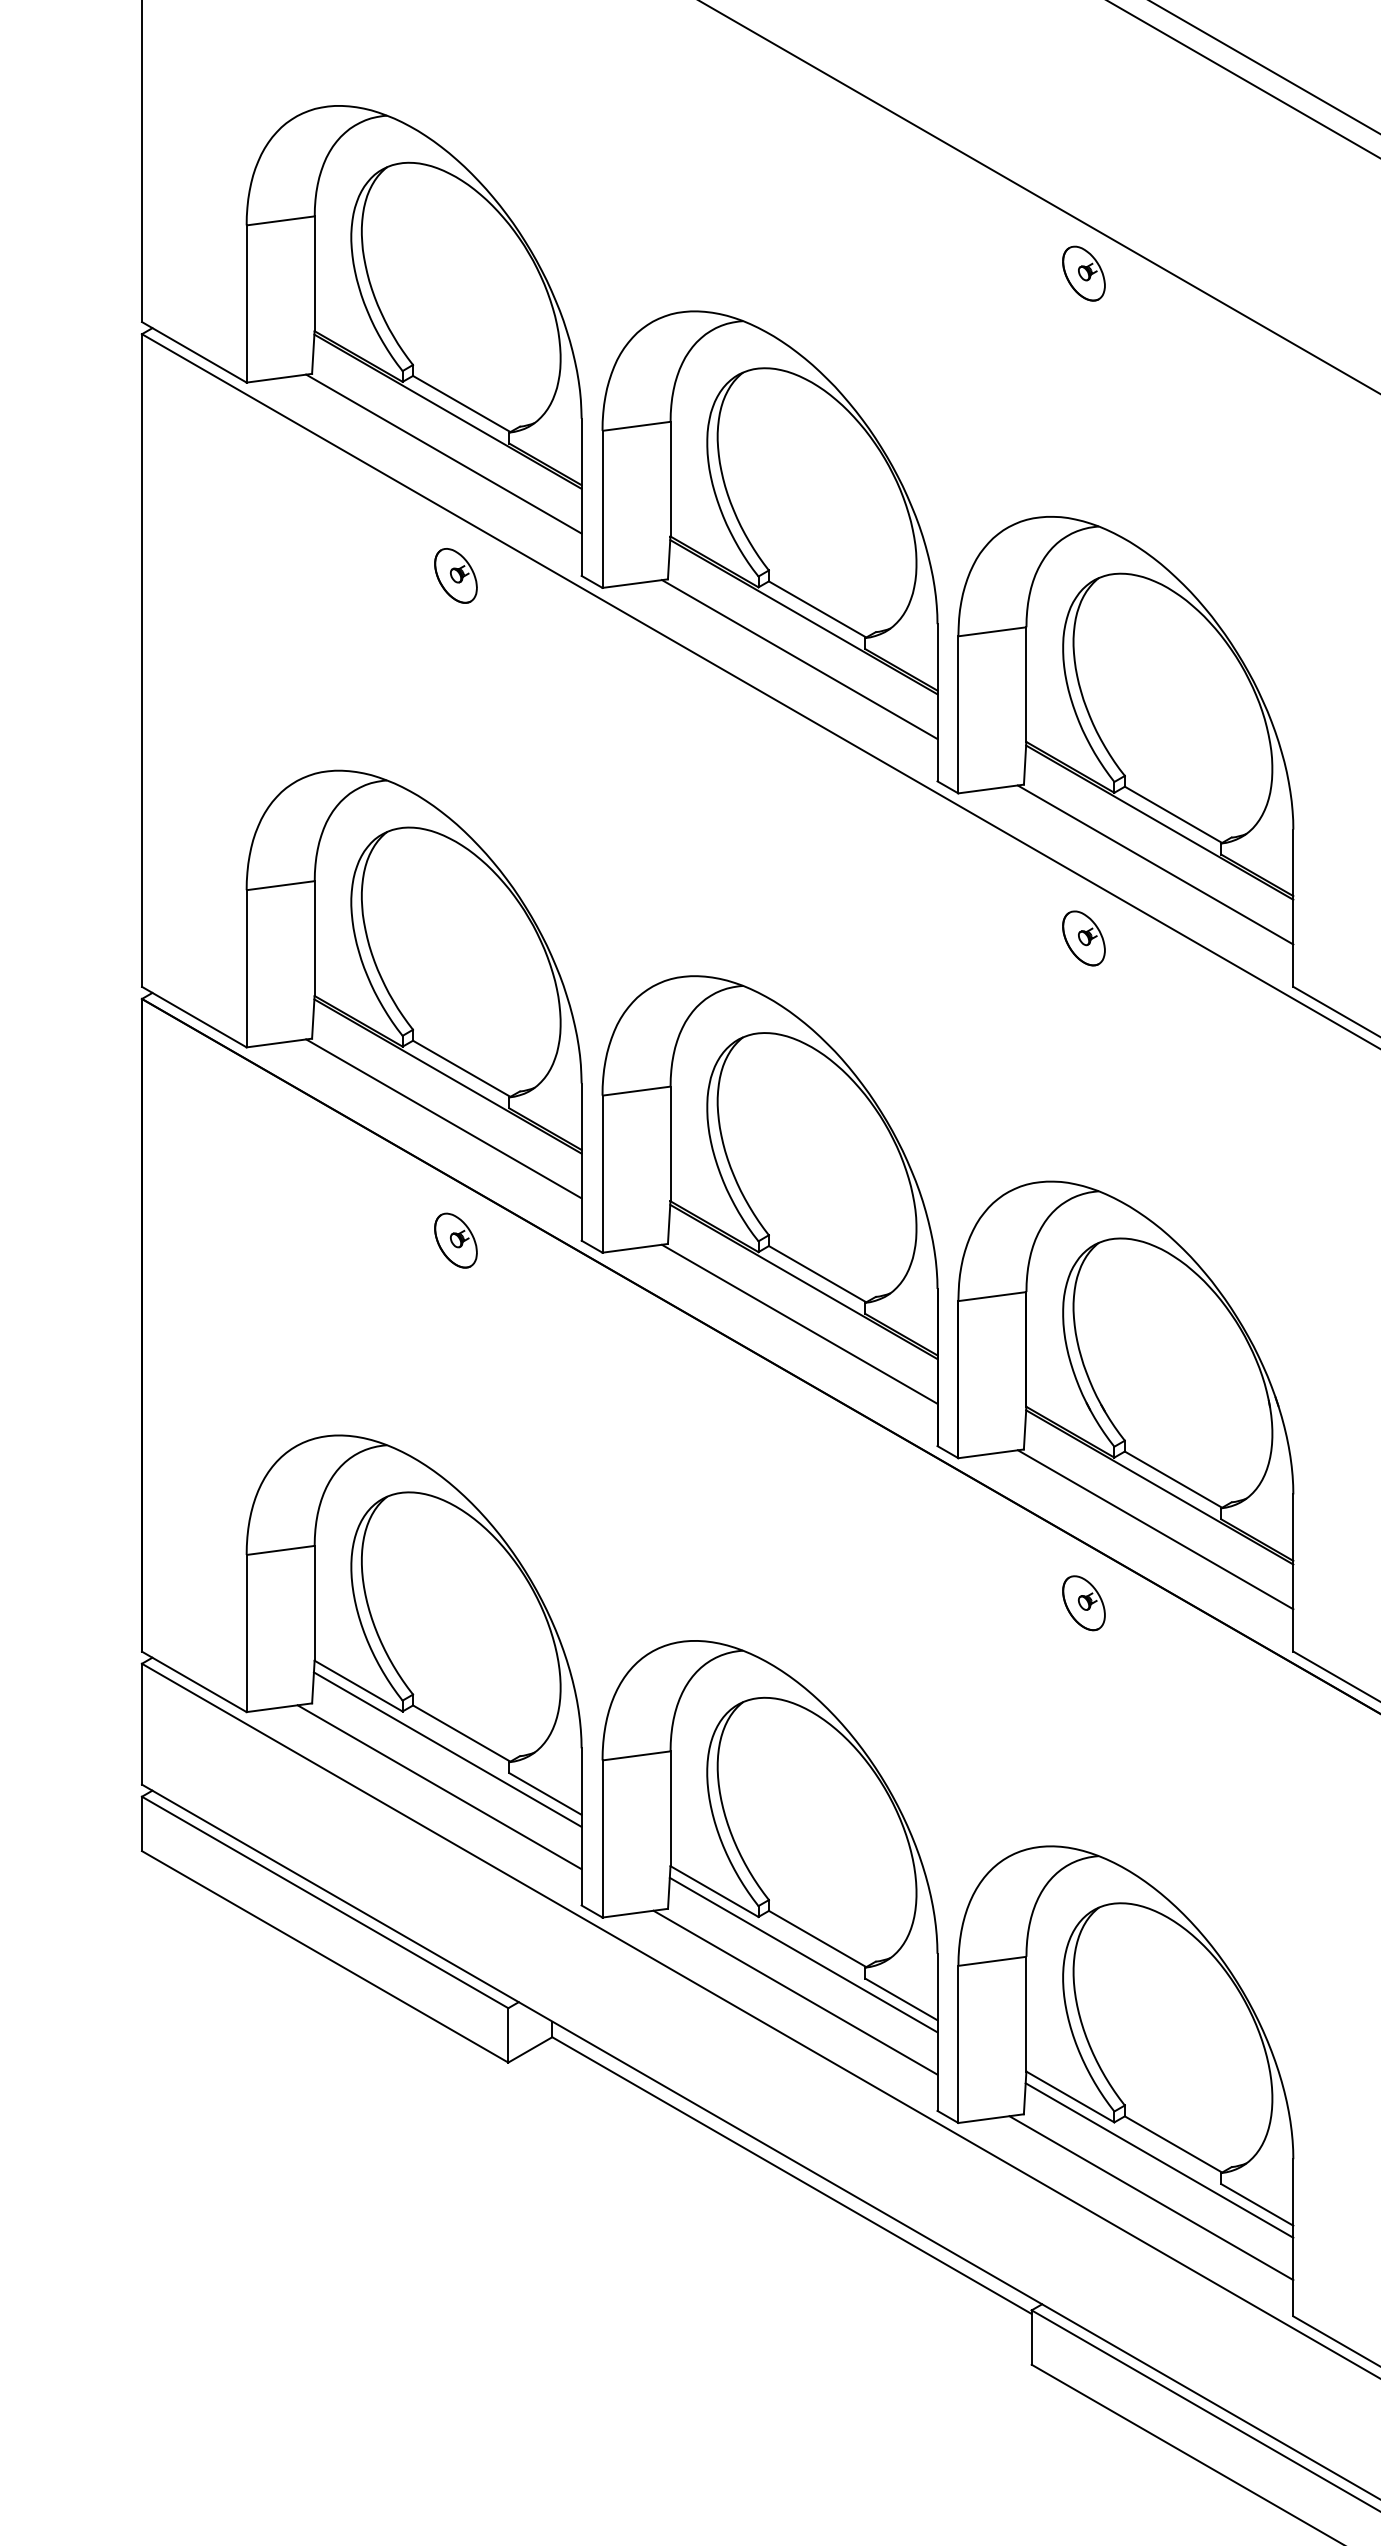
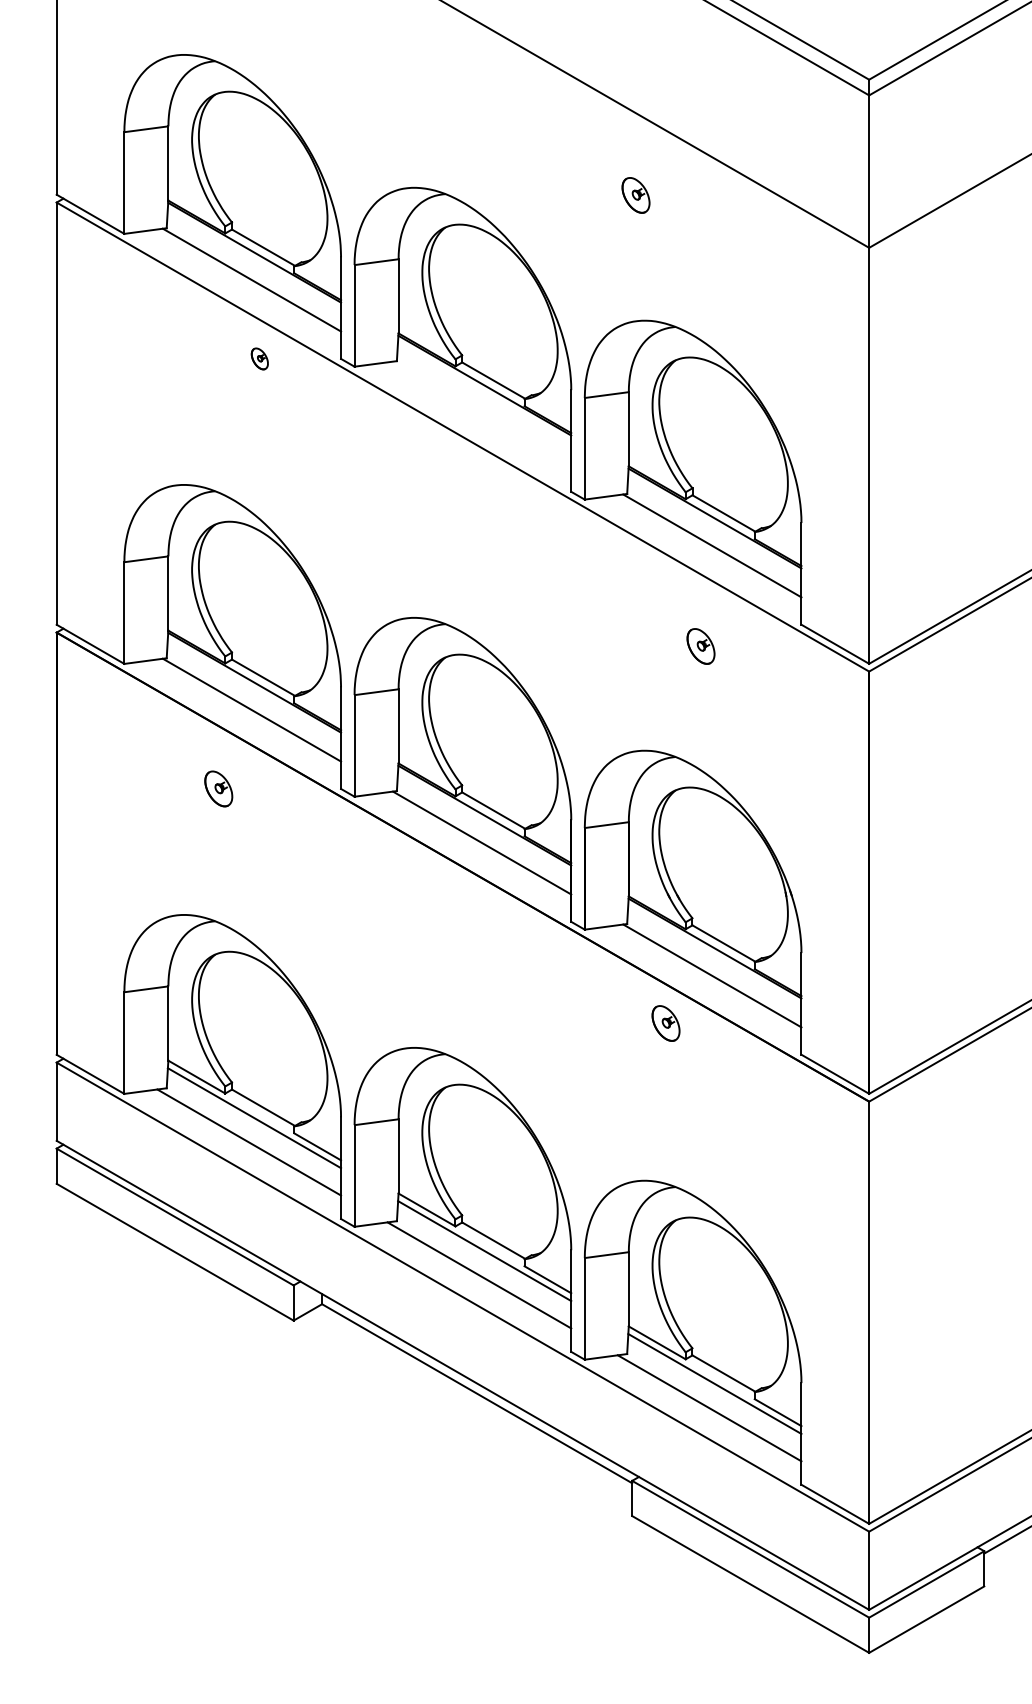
part: (1083, 273) -> (635, 195), moved
part: (455, 575) -> (259, 358), size x0.6
line: (800, 658) -> (482, 412), removed
part: (1083, 938) -> (700, 646), moved
part: (455, 1239) -> (218, 788), moved

